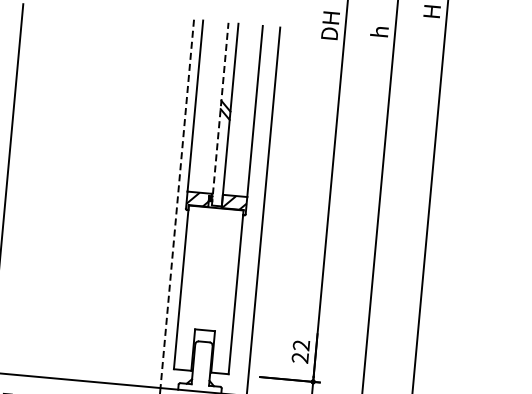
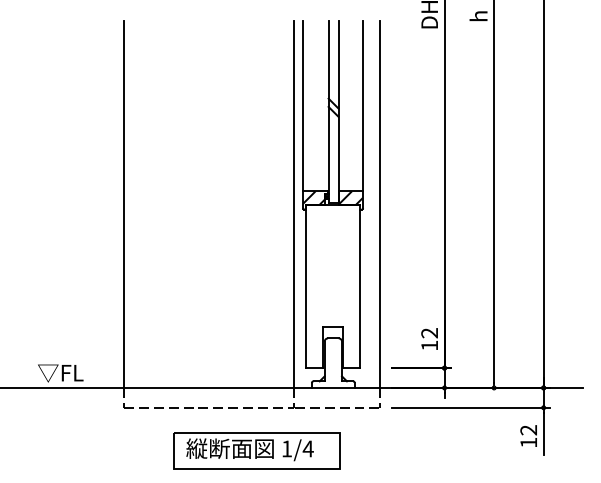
line: (220, 113) -> (328, 111), dashed -> solid
line: (177, 203) -> (294, 204), dashed -> solid
text: (300, 357) -> (429, 345), 22 -> 12

